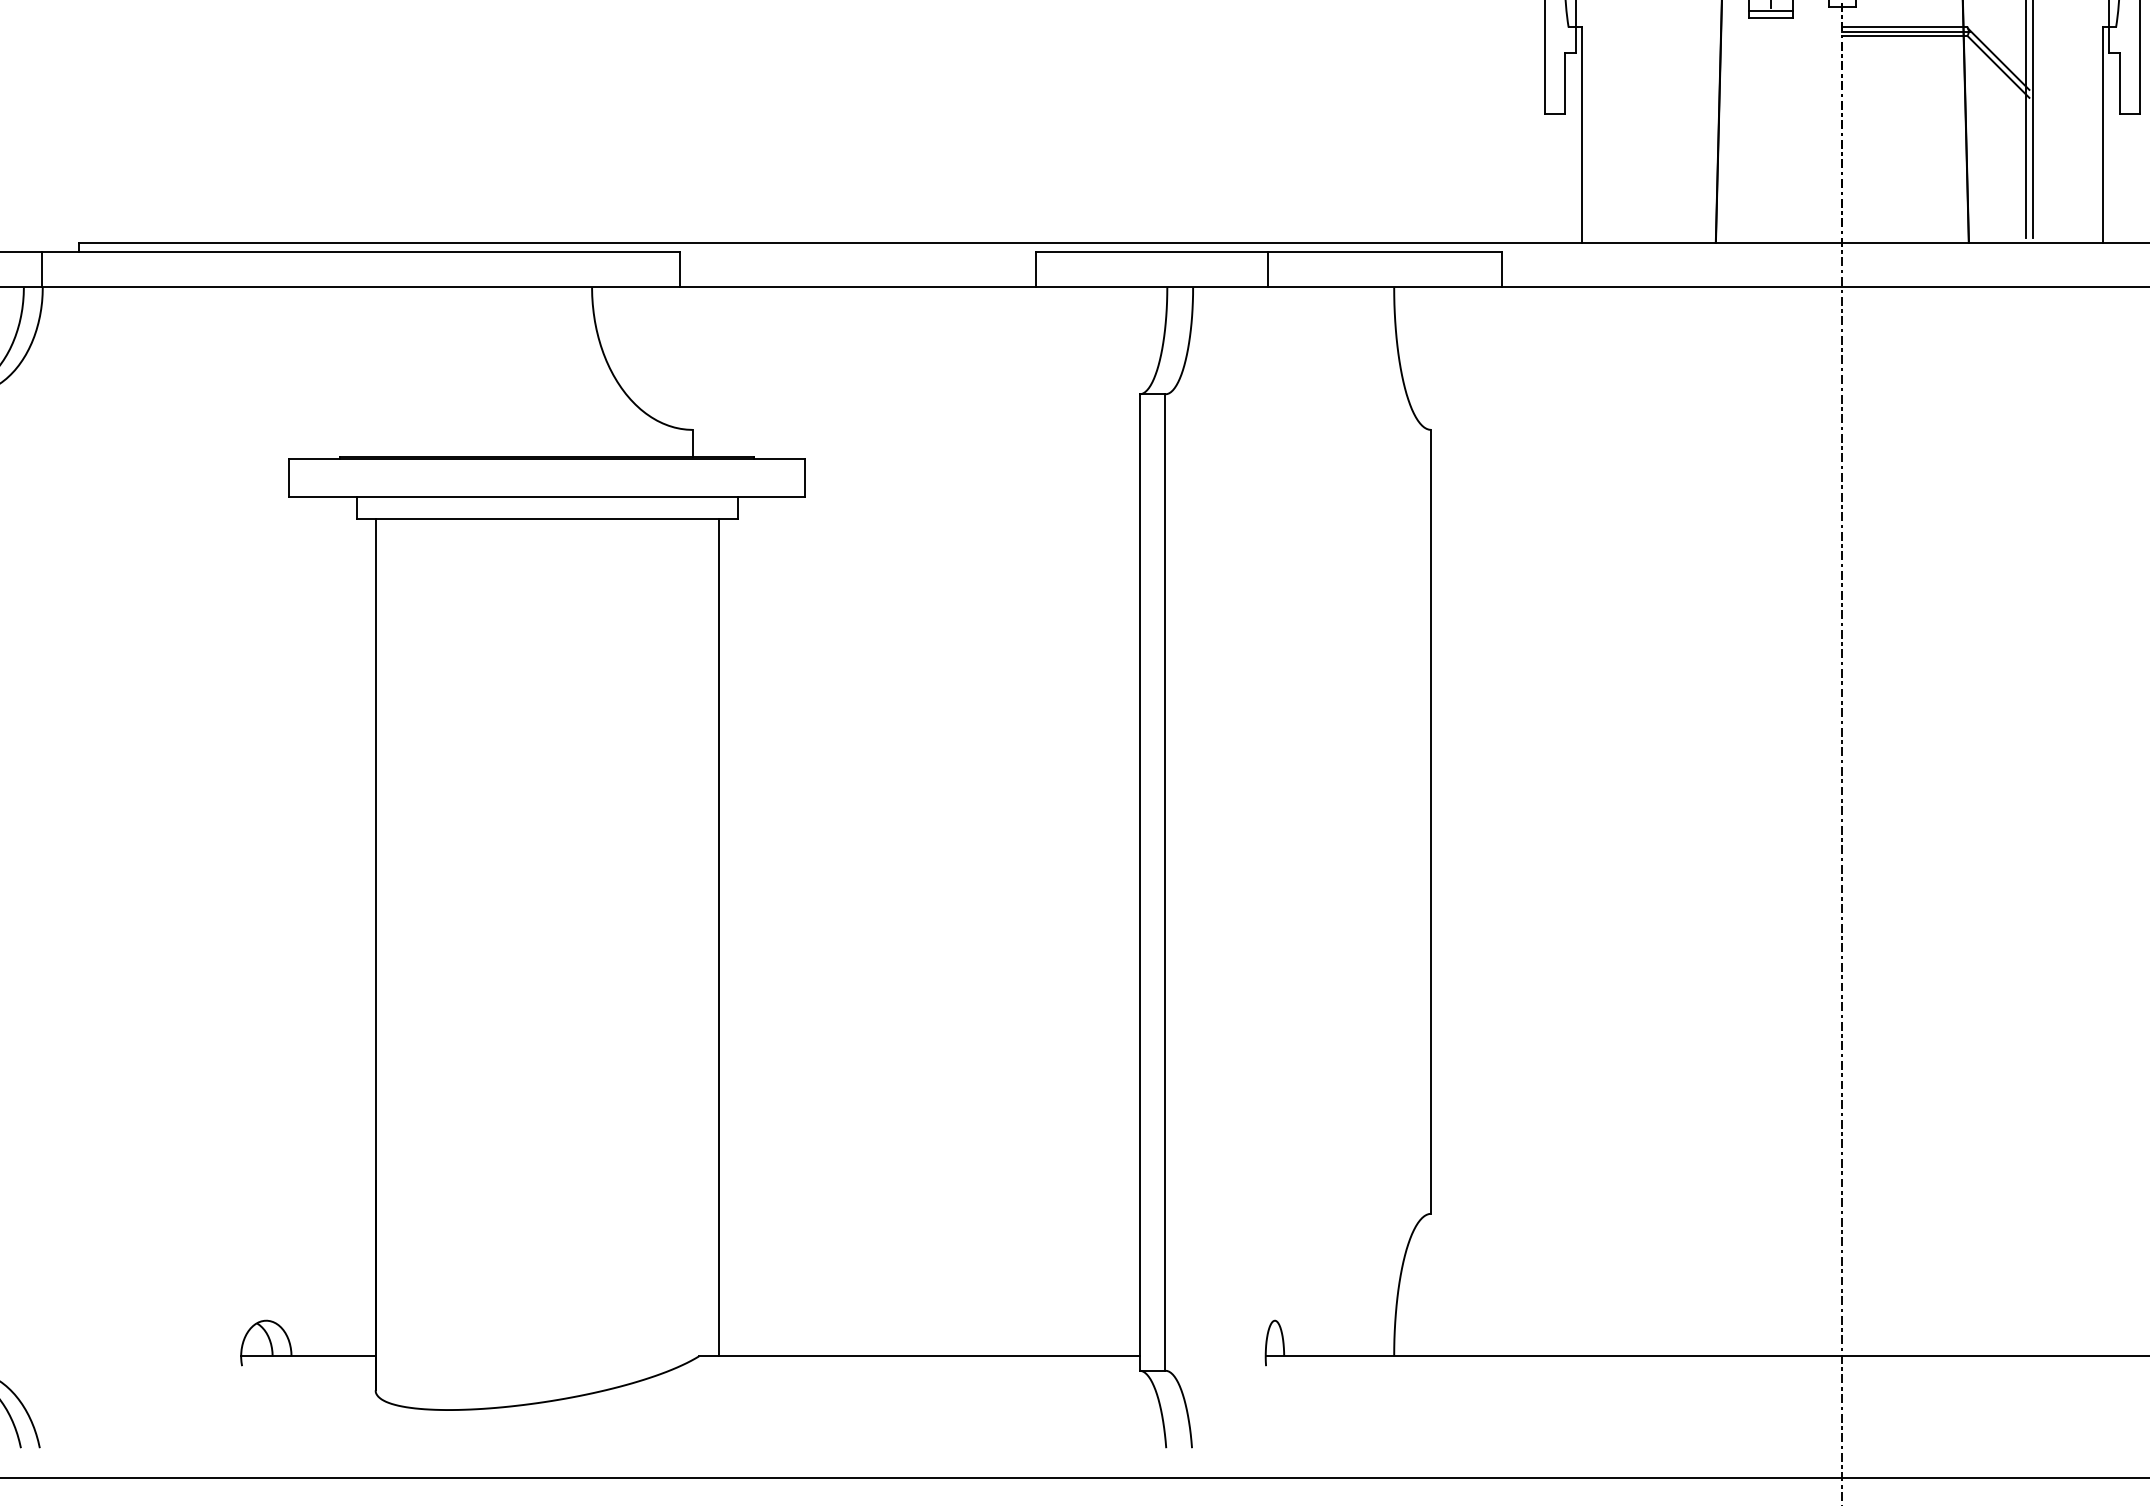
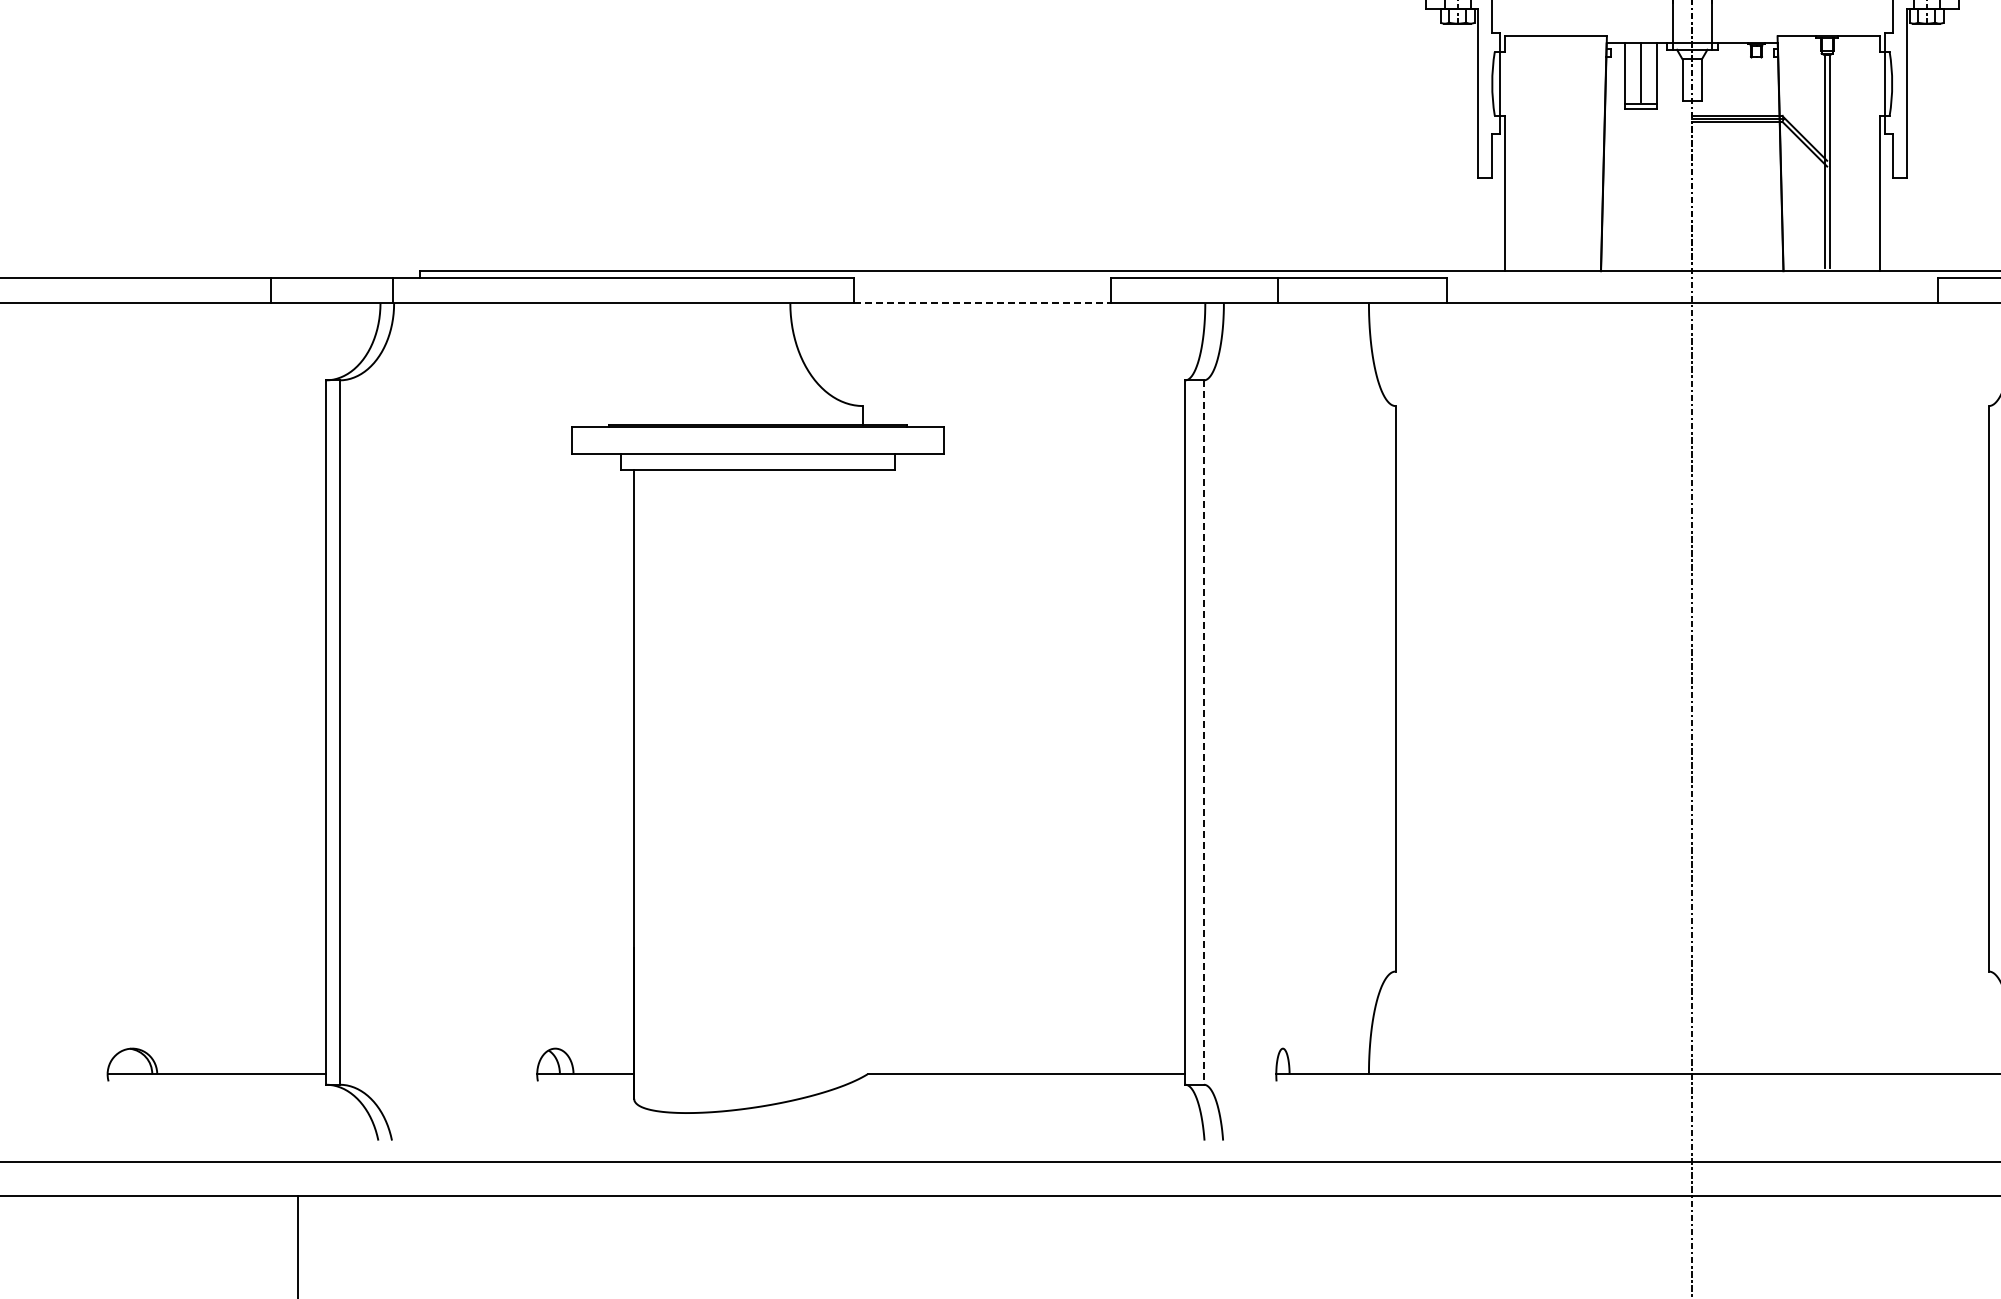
line: (858, 287) -> (982, 303), solid -> dashed
line: (1164, 883) -> (1203, 733), solid -> dashed
line: (718, 937) -> (881, 772), removed

